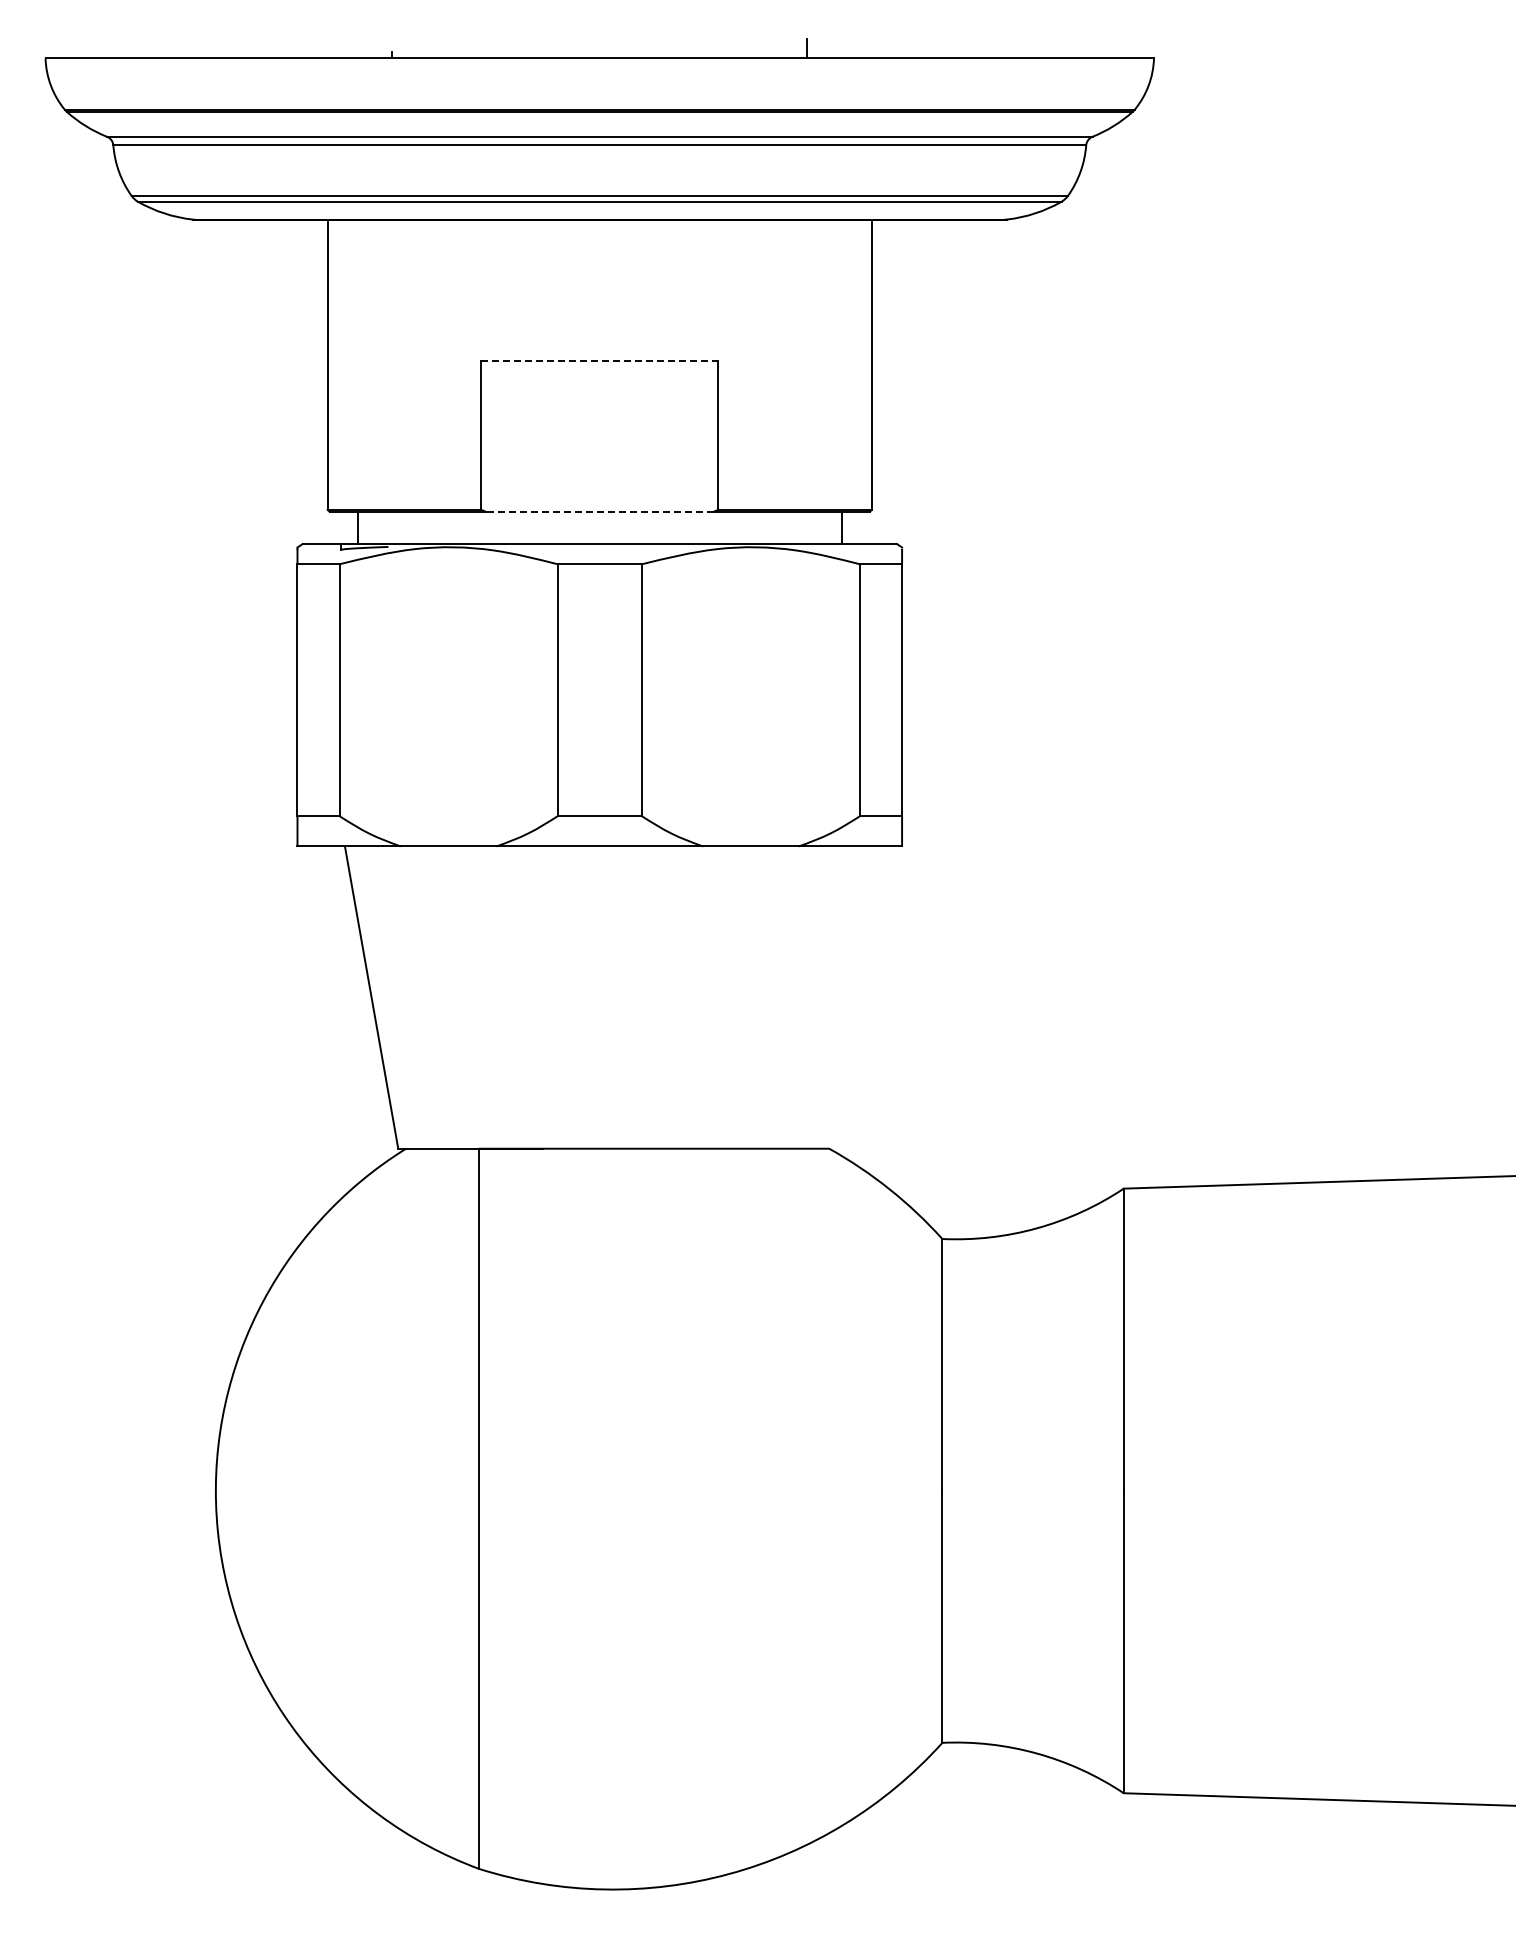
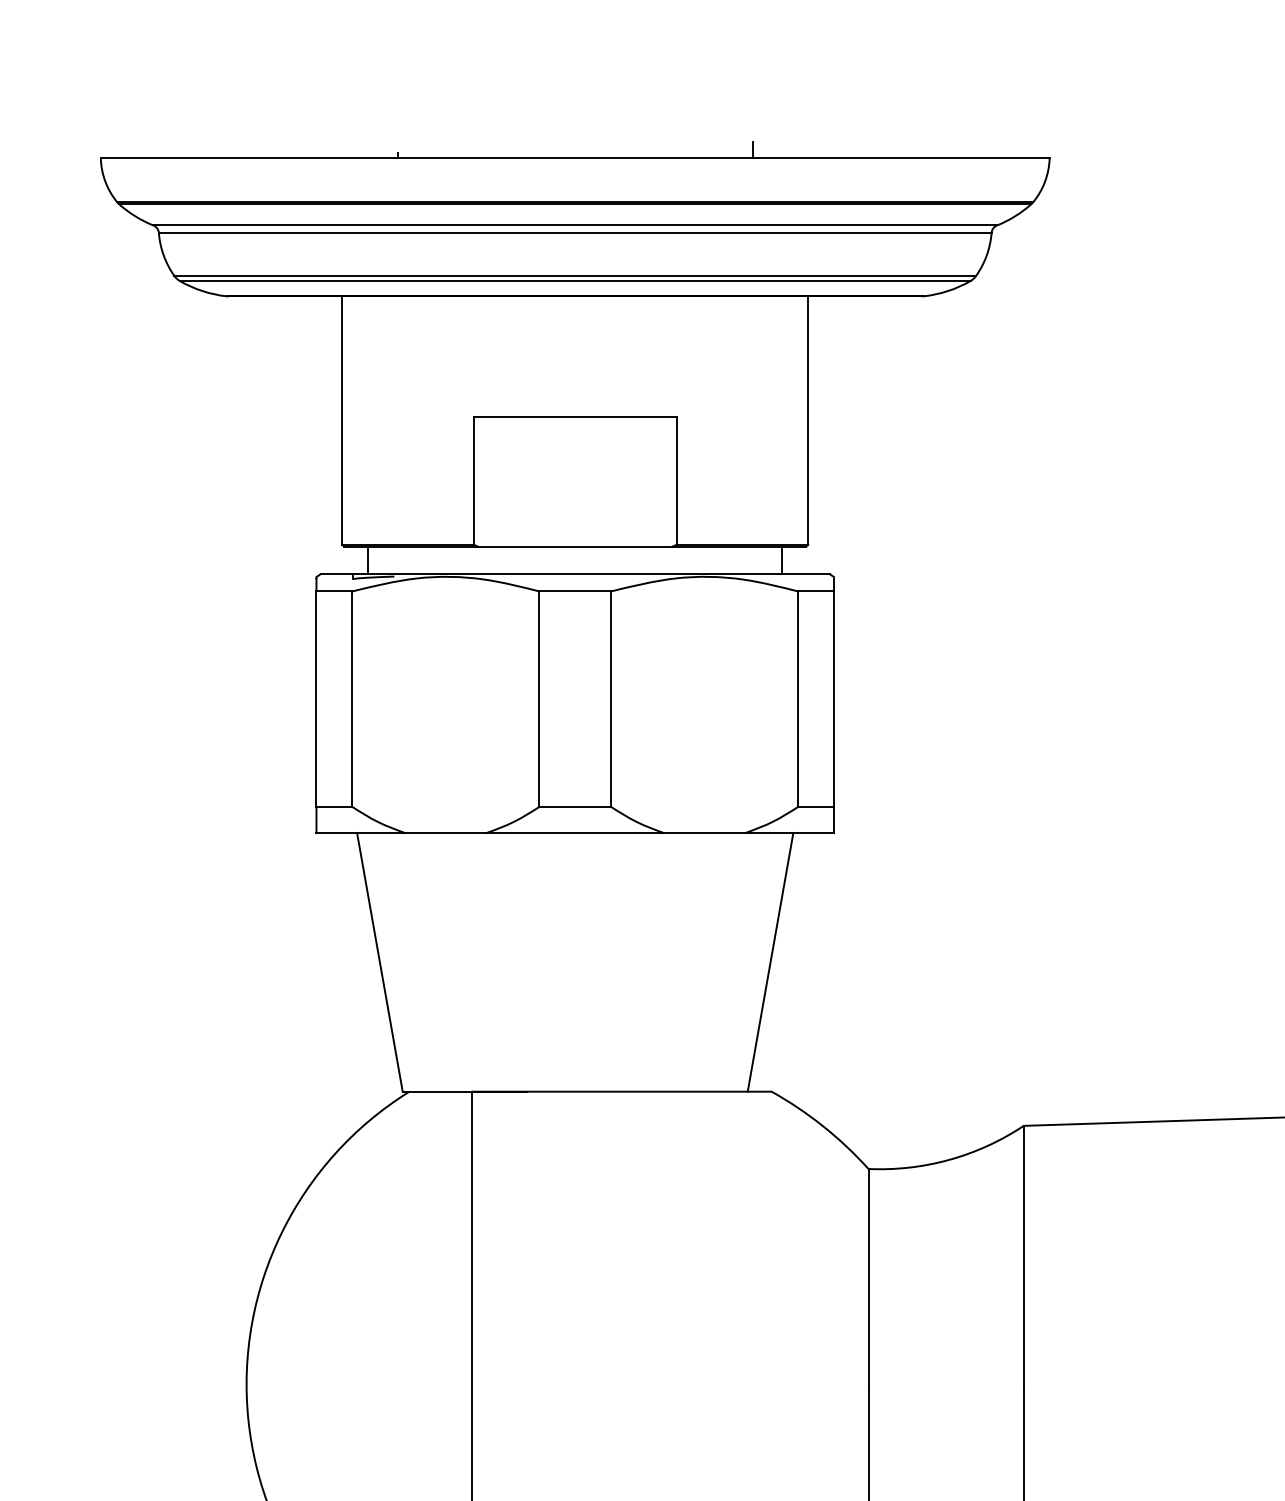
line: (600, 360) -> (575, 416), dashed -> solid
line: (599, 511) -> (574, 546), dashed -> solid
line: (827, 997) -> (770, 962), added

